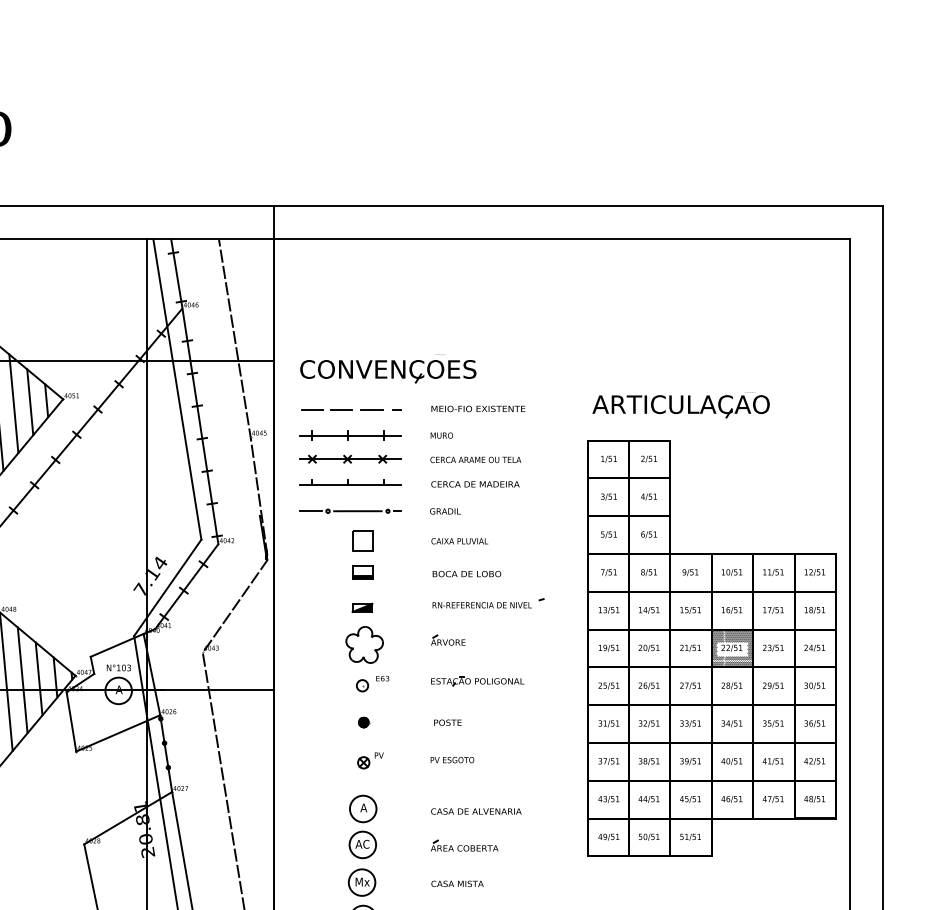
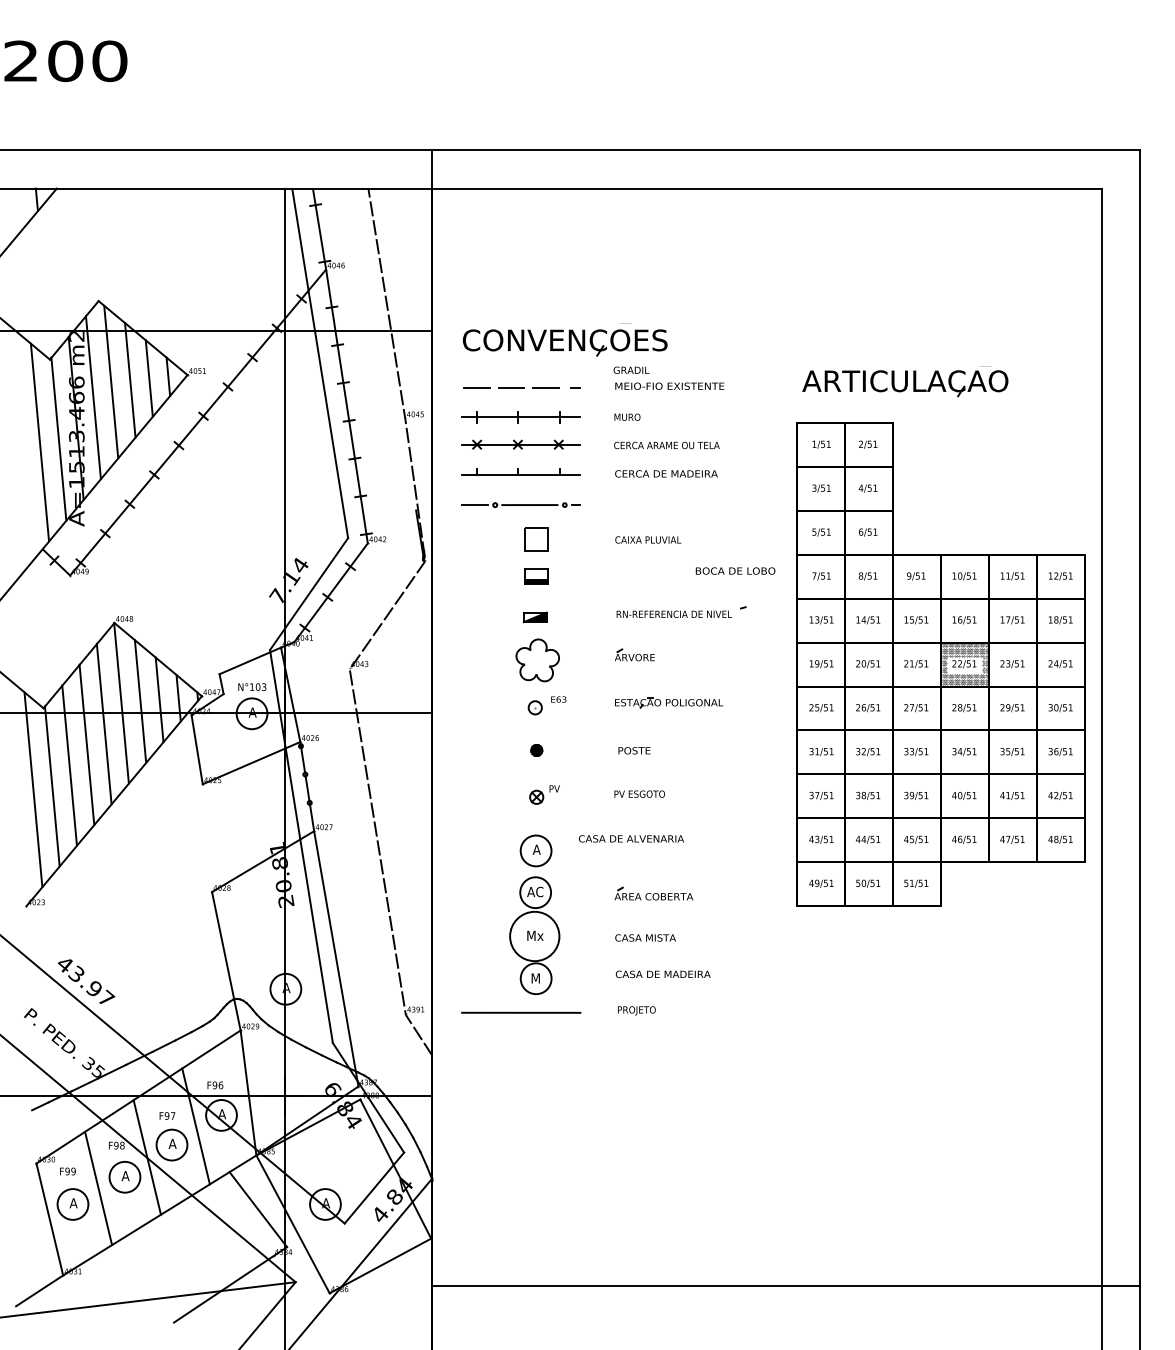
text: (445, 510) -> (631, 369), moved
text: (466, 573) -> (735, 570), moved
text: (476, 811) -> (631, 838), moved
circle: (361, 882) -> (534, 936), size x1.6

